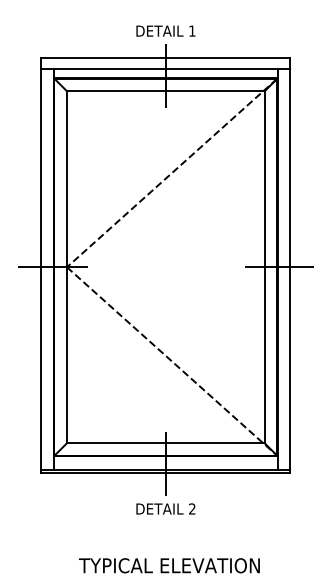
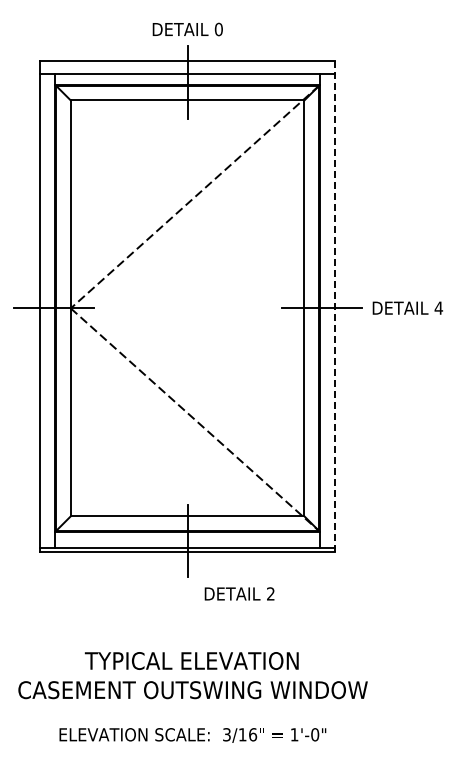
text: (192, 31) -> (218, 29), 1 -> 0
line: (290, 265) -> (334, 306), solid -> dashed
text: (165, 508) -> (239, 593), moved

